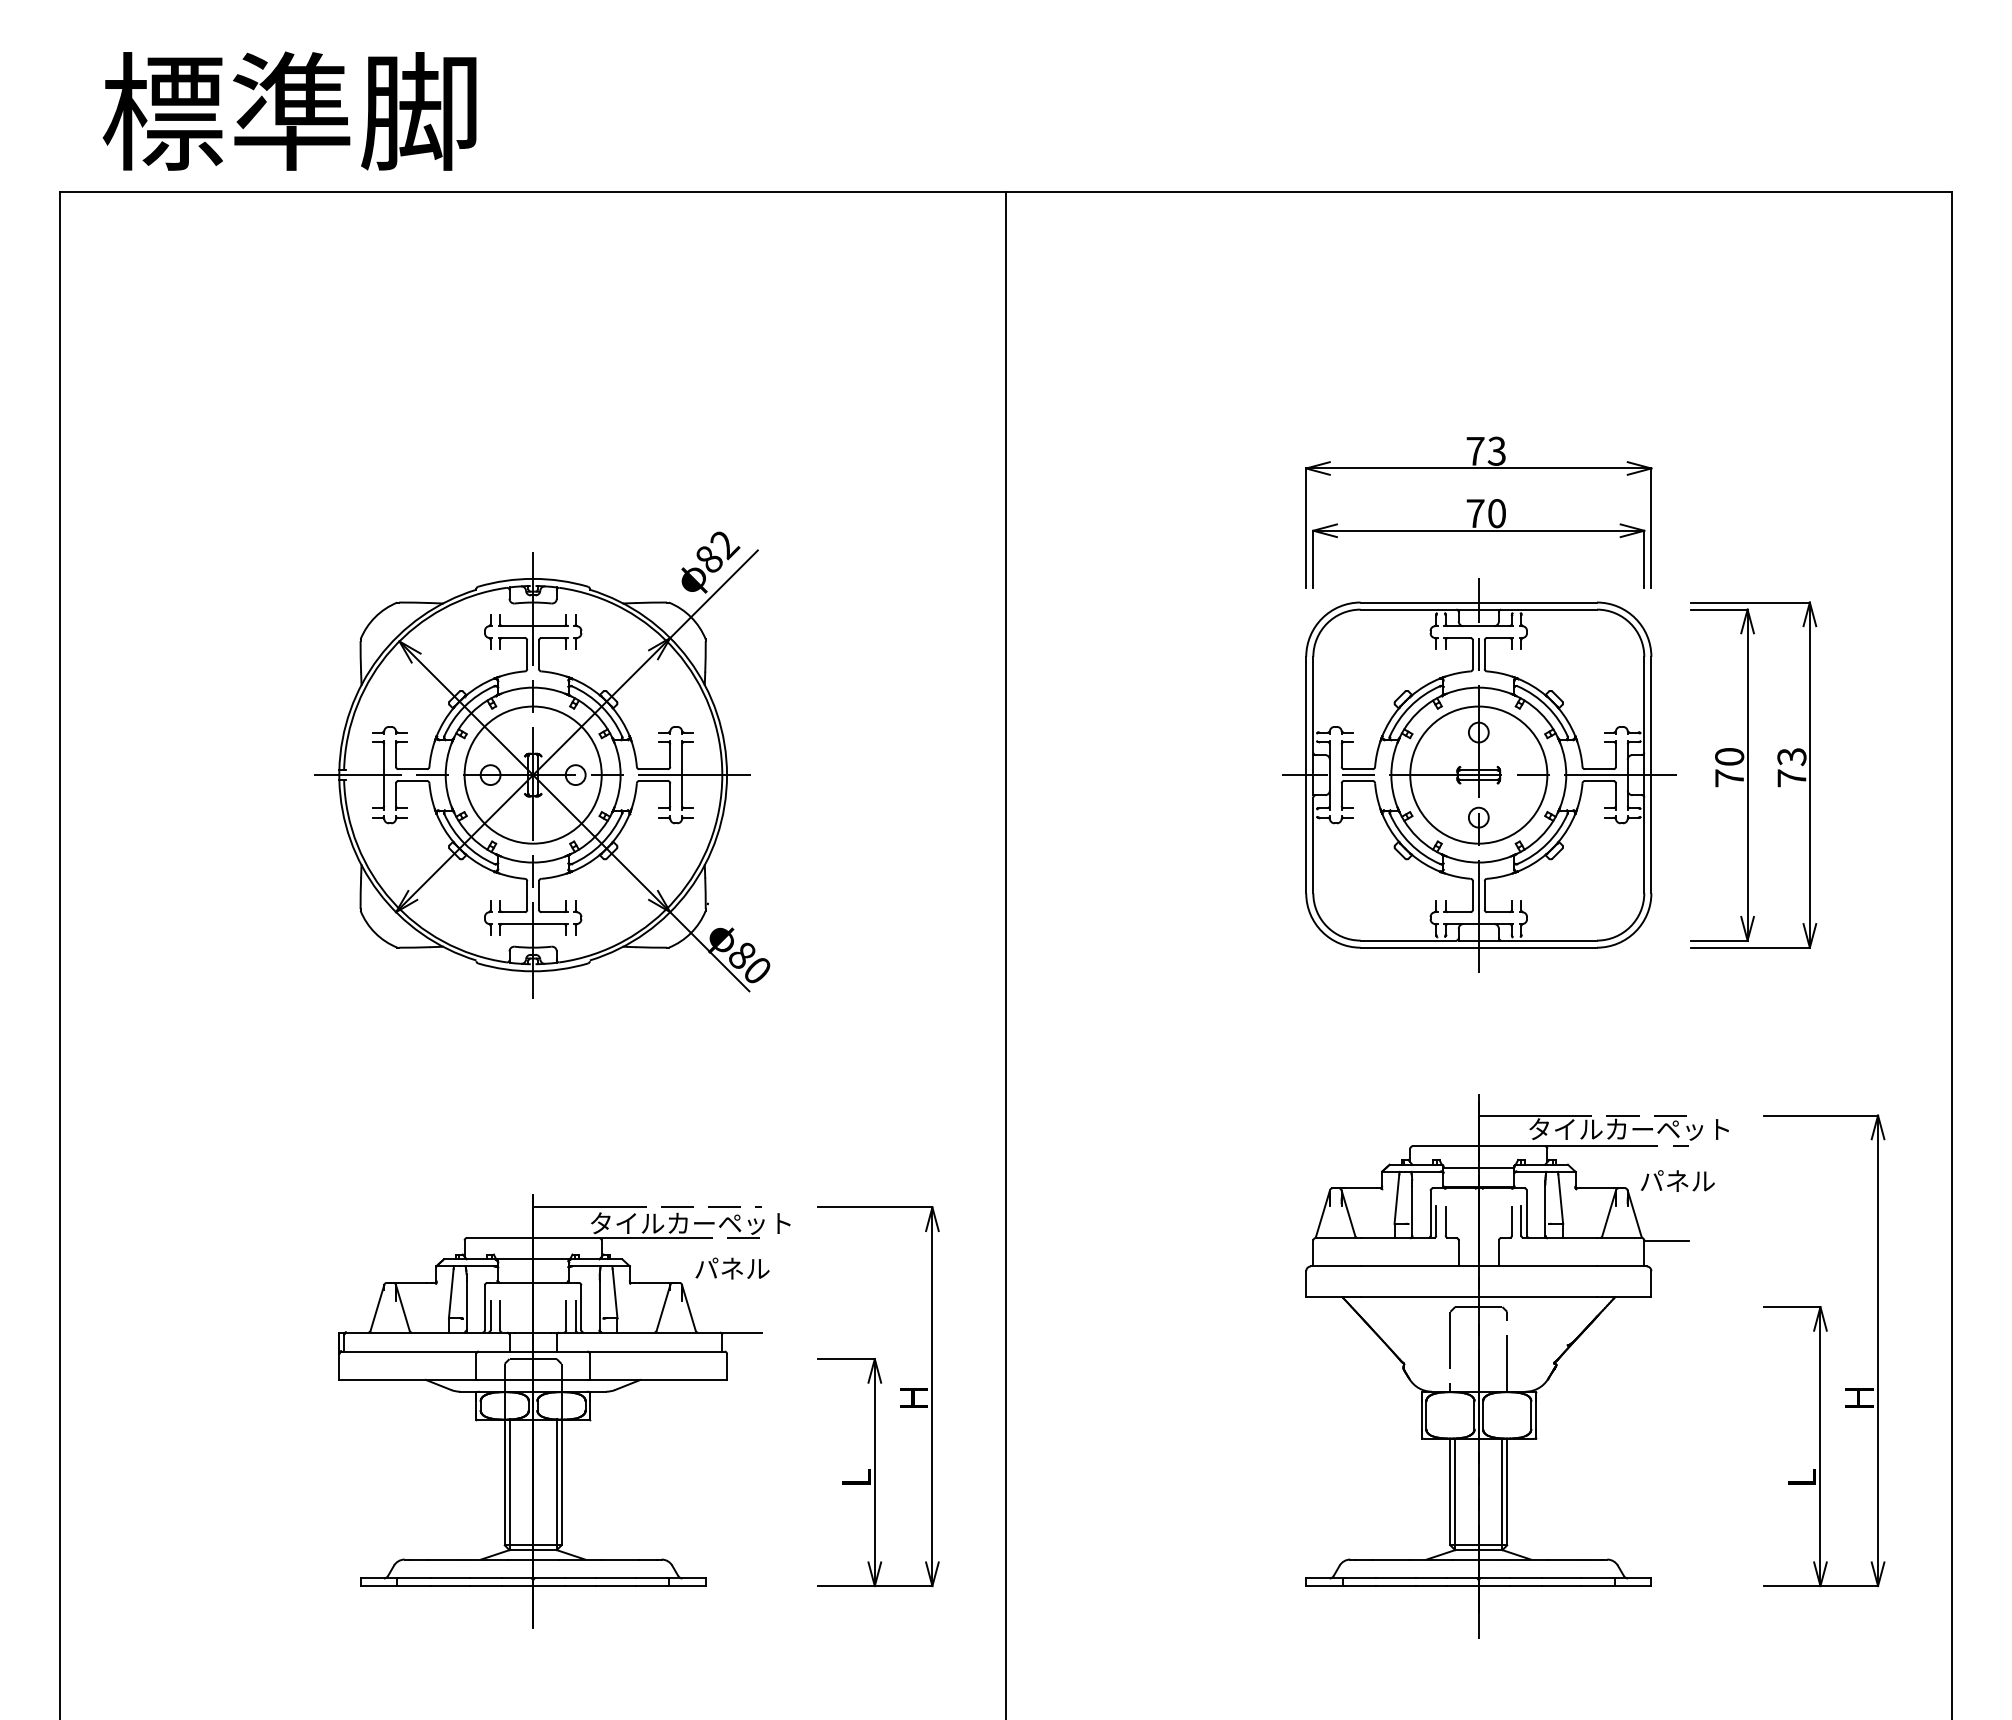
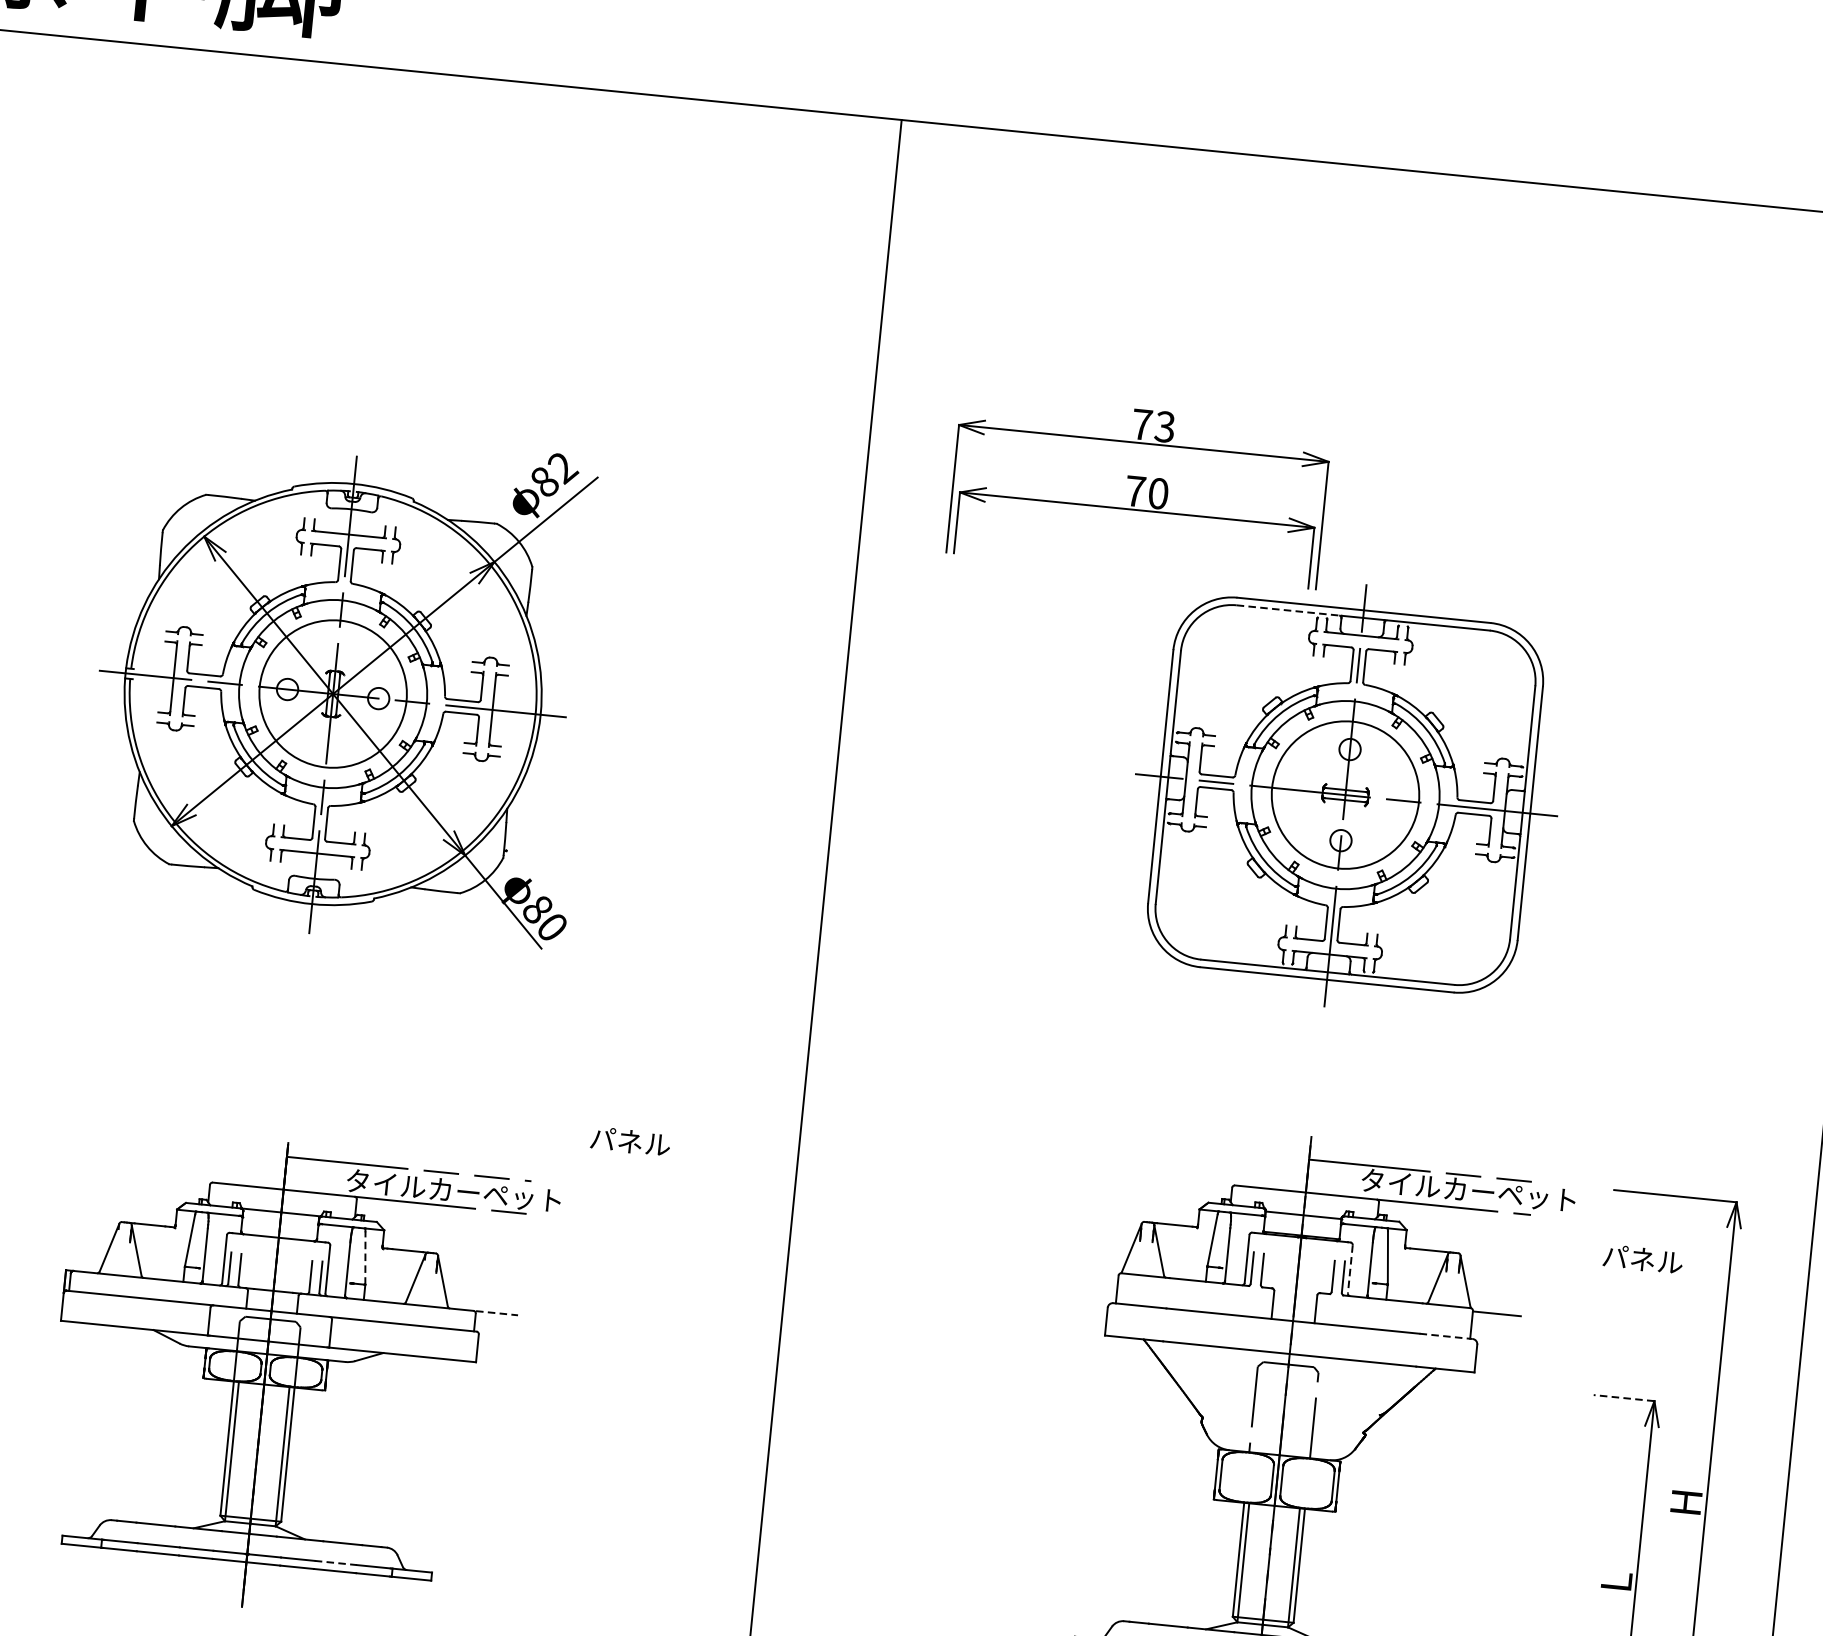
part: (1478, 512) -> (1138, 490), moved
line: (1408, 609) -> (1287, 610), solid -> dashed
part: (1753, 774) -> (1639, 823), removed
text: (1677, 1180) -> (1642, 1258), moved
line: (1527, 1213) -> (1350, 1269), solid -> dashed
line: (1621, 1266) -> (1445, 1336), solid -> dashed
text: (732, 1268) -> (630, 1141), moved
line: (615, 1293) -> (365, 1257), solid -> dashed
line: (1791, 1307) -> (1623, 1398), solid -> dashed
line: (741, 1332) -> (496, 1313), solid -> dashed
part: (878, 1396) -> (636, 1396), removed
line: (615, 1578) -> (335, 1562), solid -> dashed

